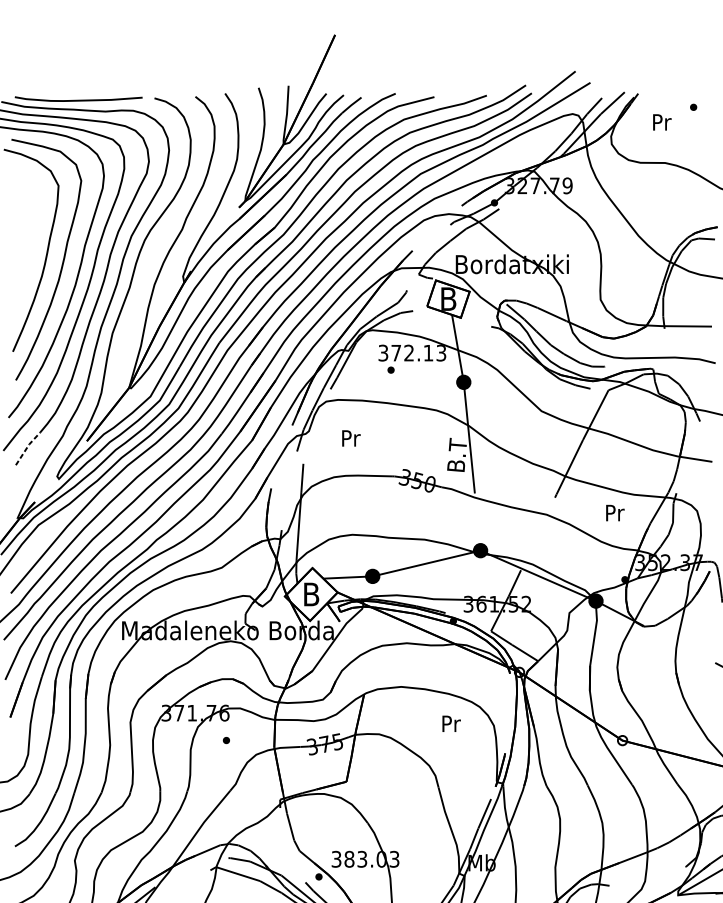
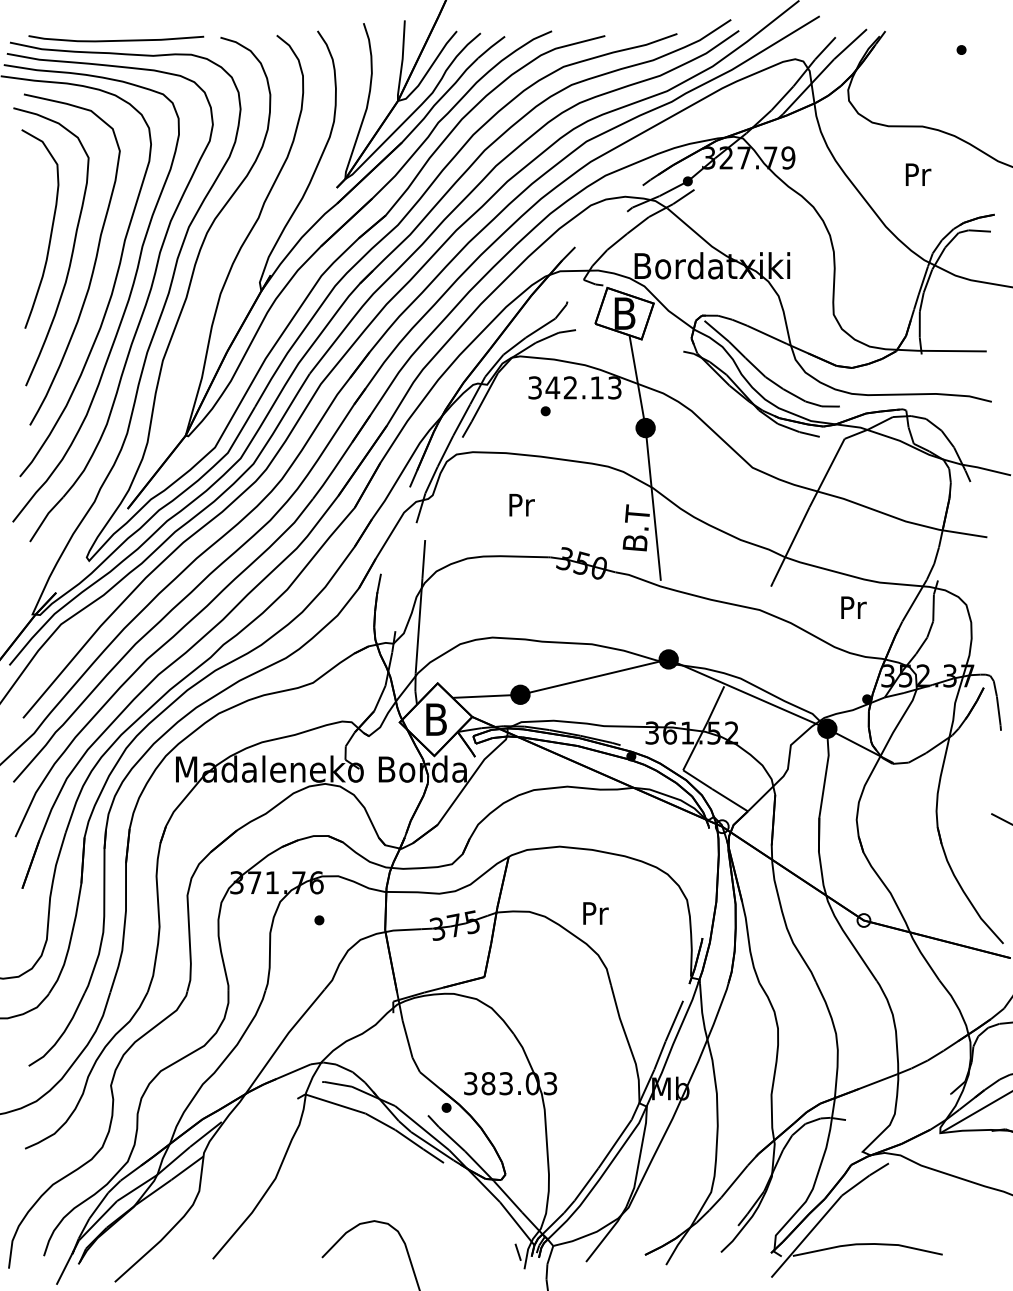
text: (662, 122) -> (918, 174), moved
curve: (30, 239) -> (50, 231), added
text: (396, 352) -> (552, 387), 372.13 -> 342.13
text: (350, 438) -> (521, 505), moved
line: (27, 448) -> (45, 518), dashed -> solid
text: (451, 723) -> (595, 913), moved

